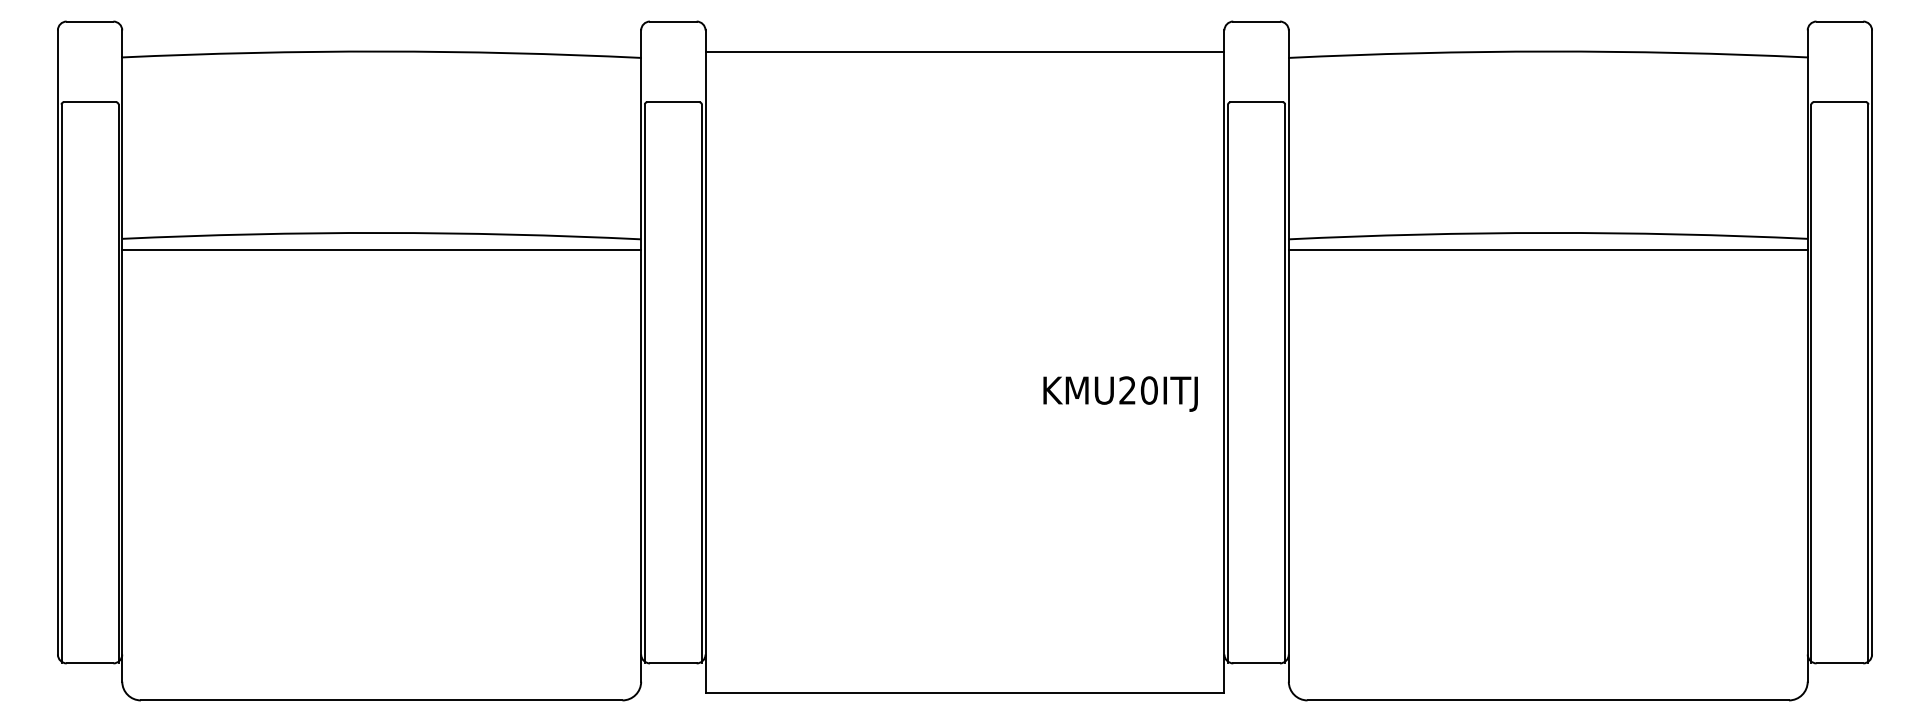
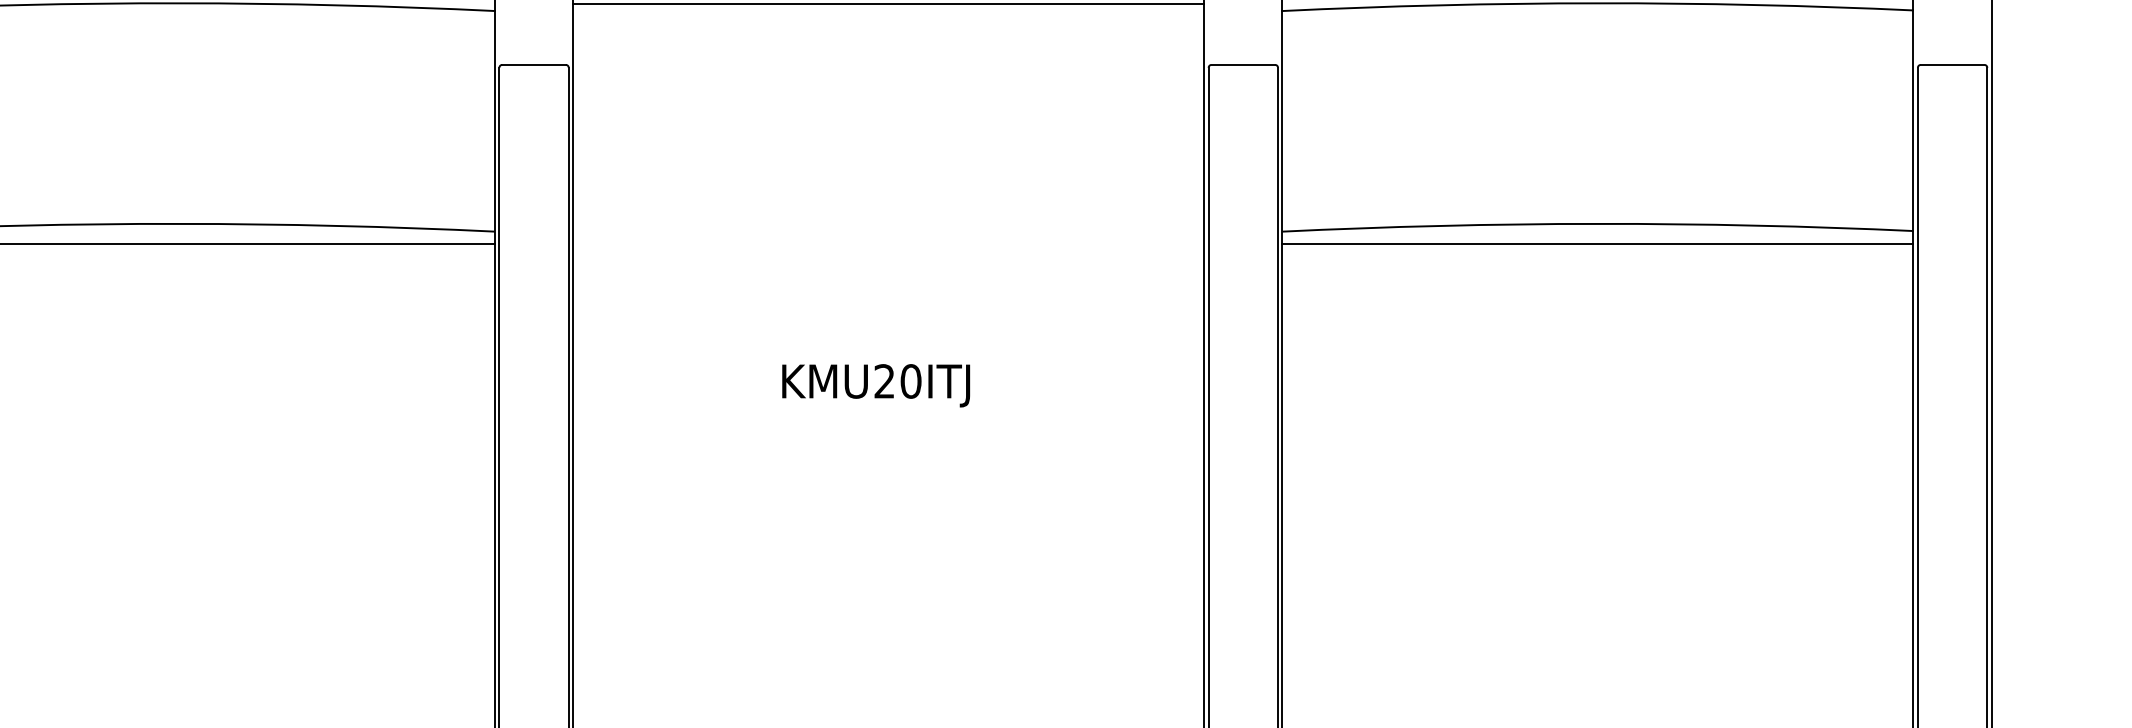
text: (1120, 393) -> (875, 385), moved

